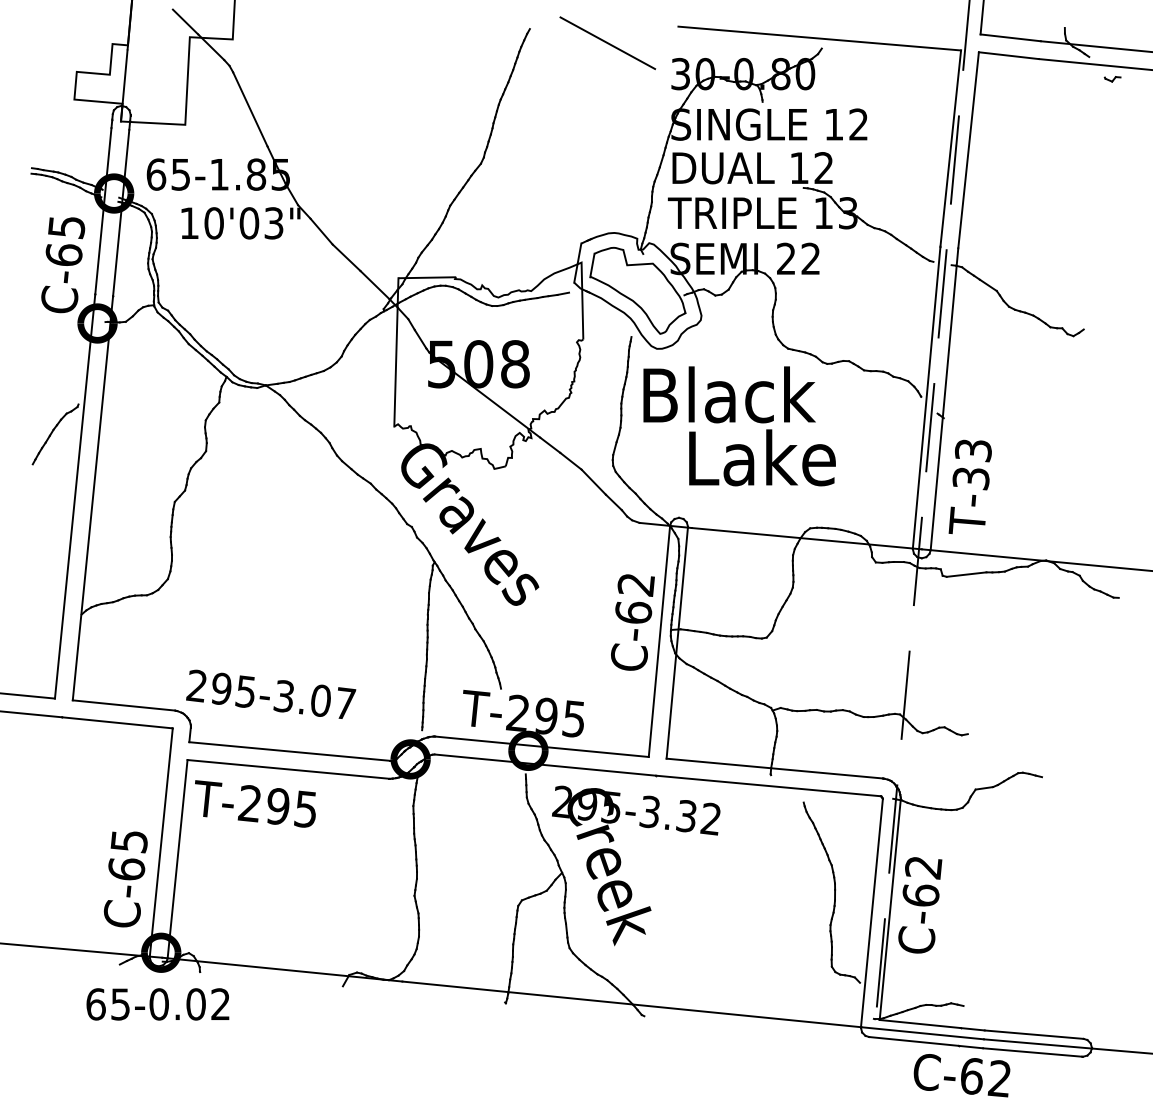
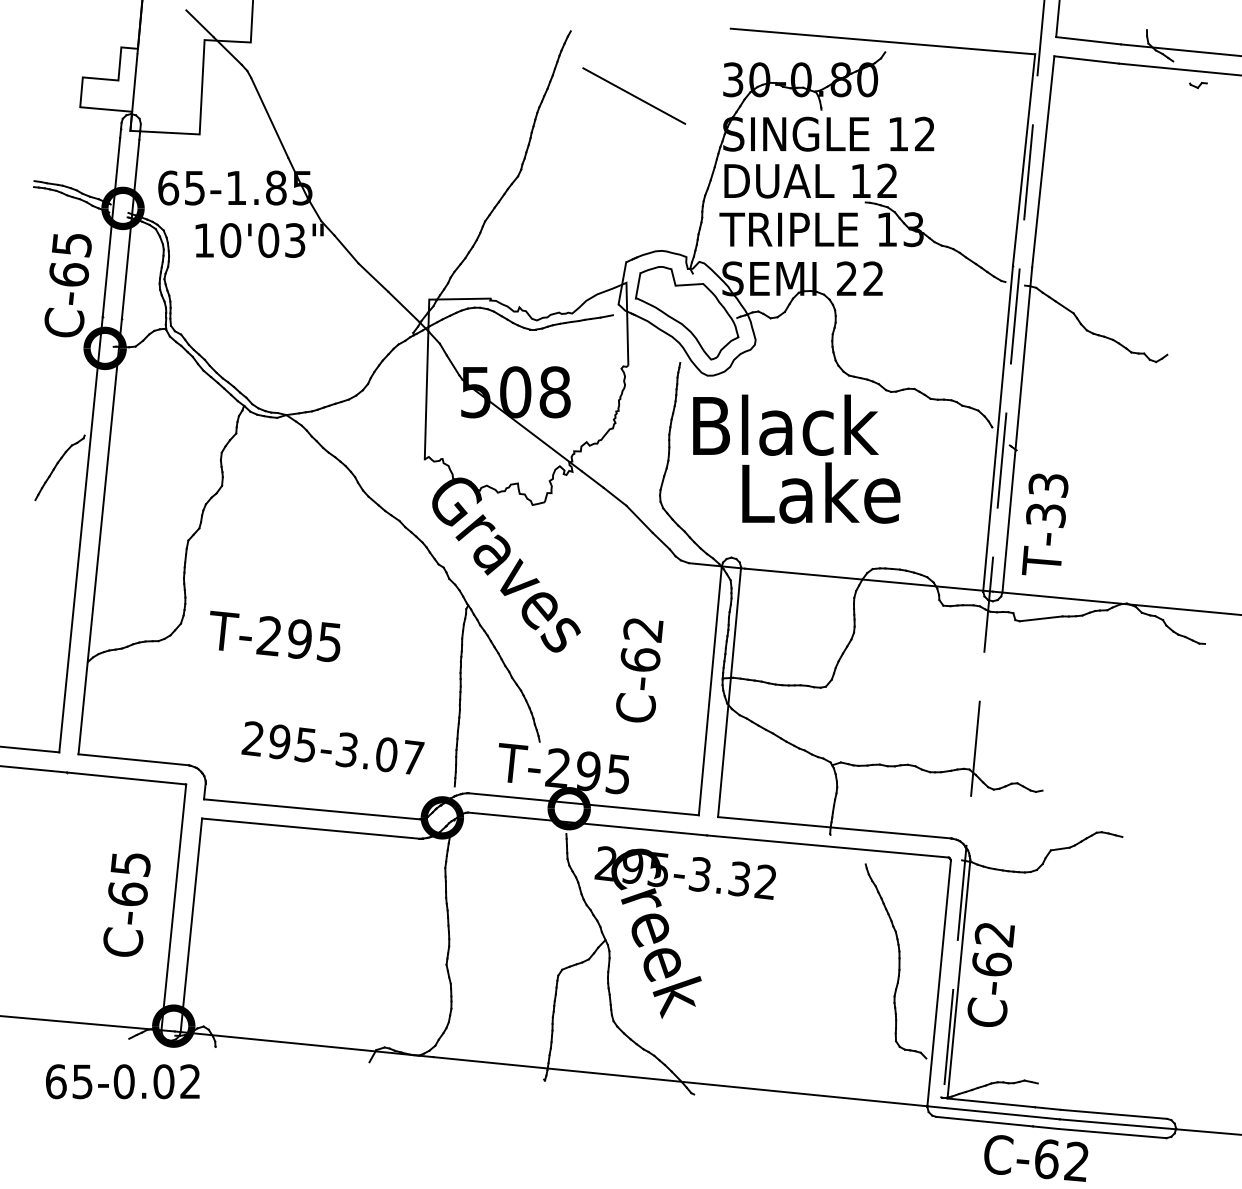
line: (607, 42) -> (633, 95), moved
text: (632, 622) -> (639, 670), moved
text: (271, 693) -> (333, 746), moved
text: (255, 803) -> (275, 635), moved
text: (125, 879) -> (126, 905), moved
text: (157, 1004) -> (122, 1081), moved

